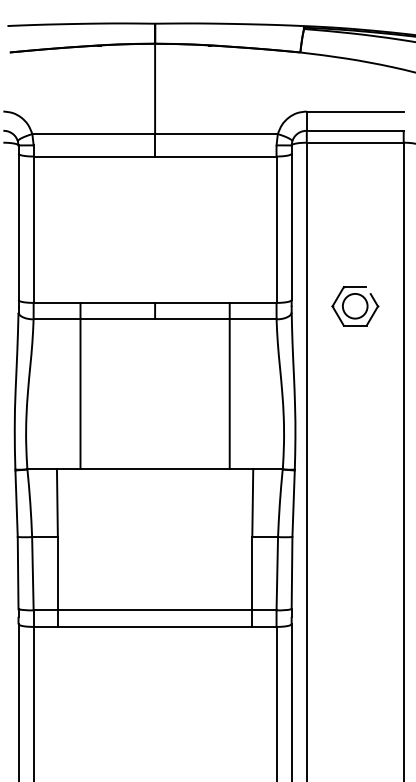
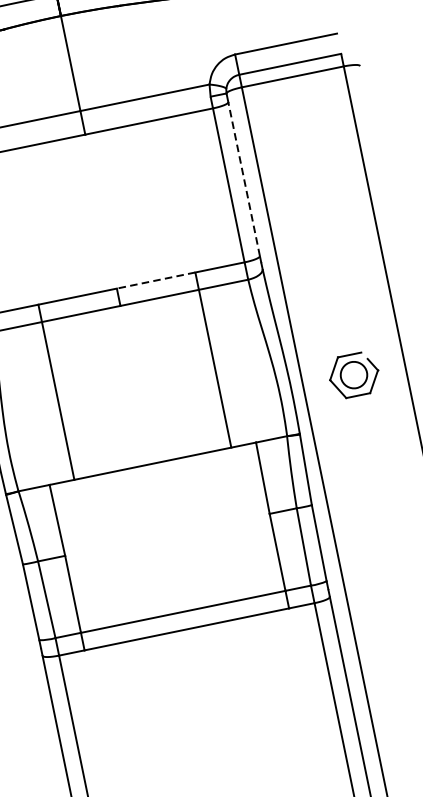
line: (291, 226) -> (243, 178), solid -> dashed
line: (191, 302) -> (155, 280), solid -> dashed
part: (355, 306) -> (354, 375), moved

